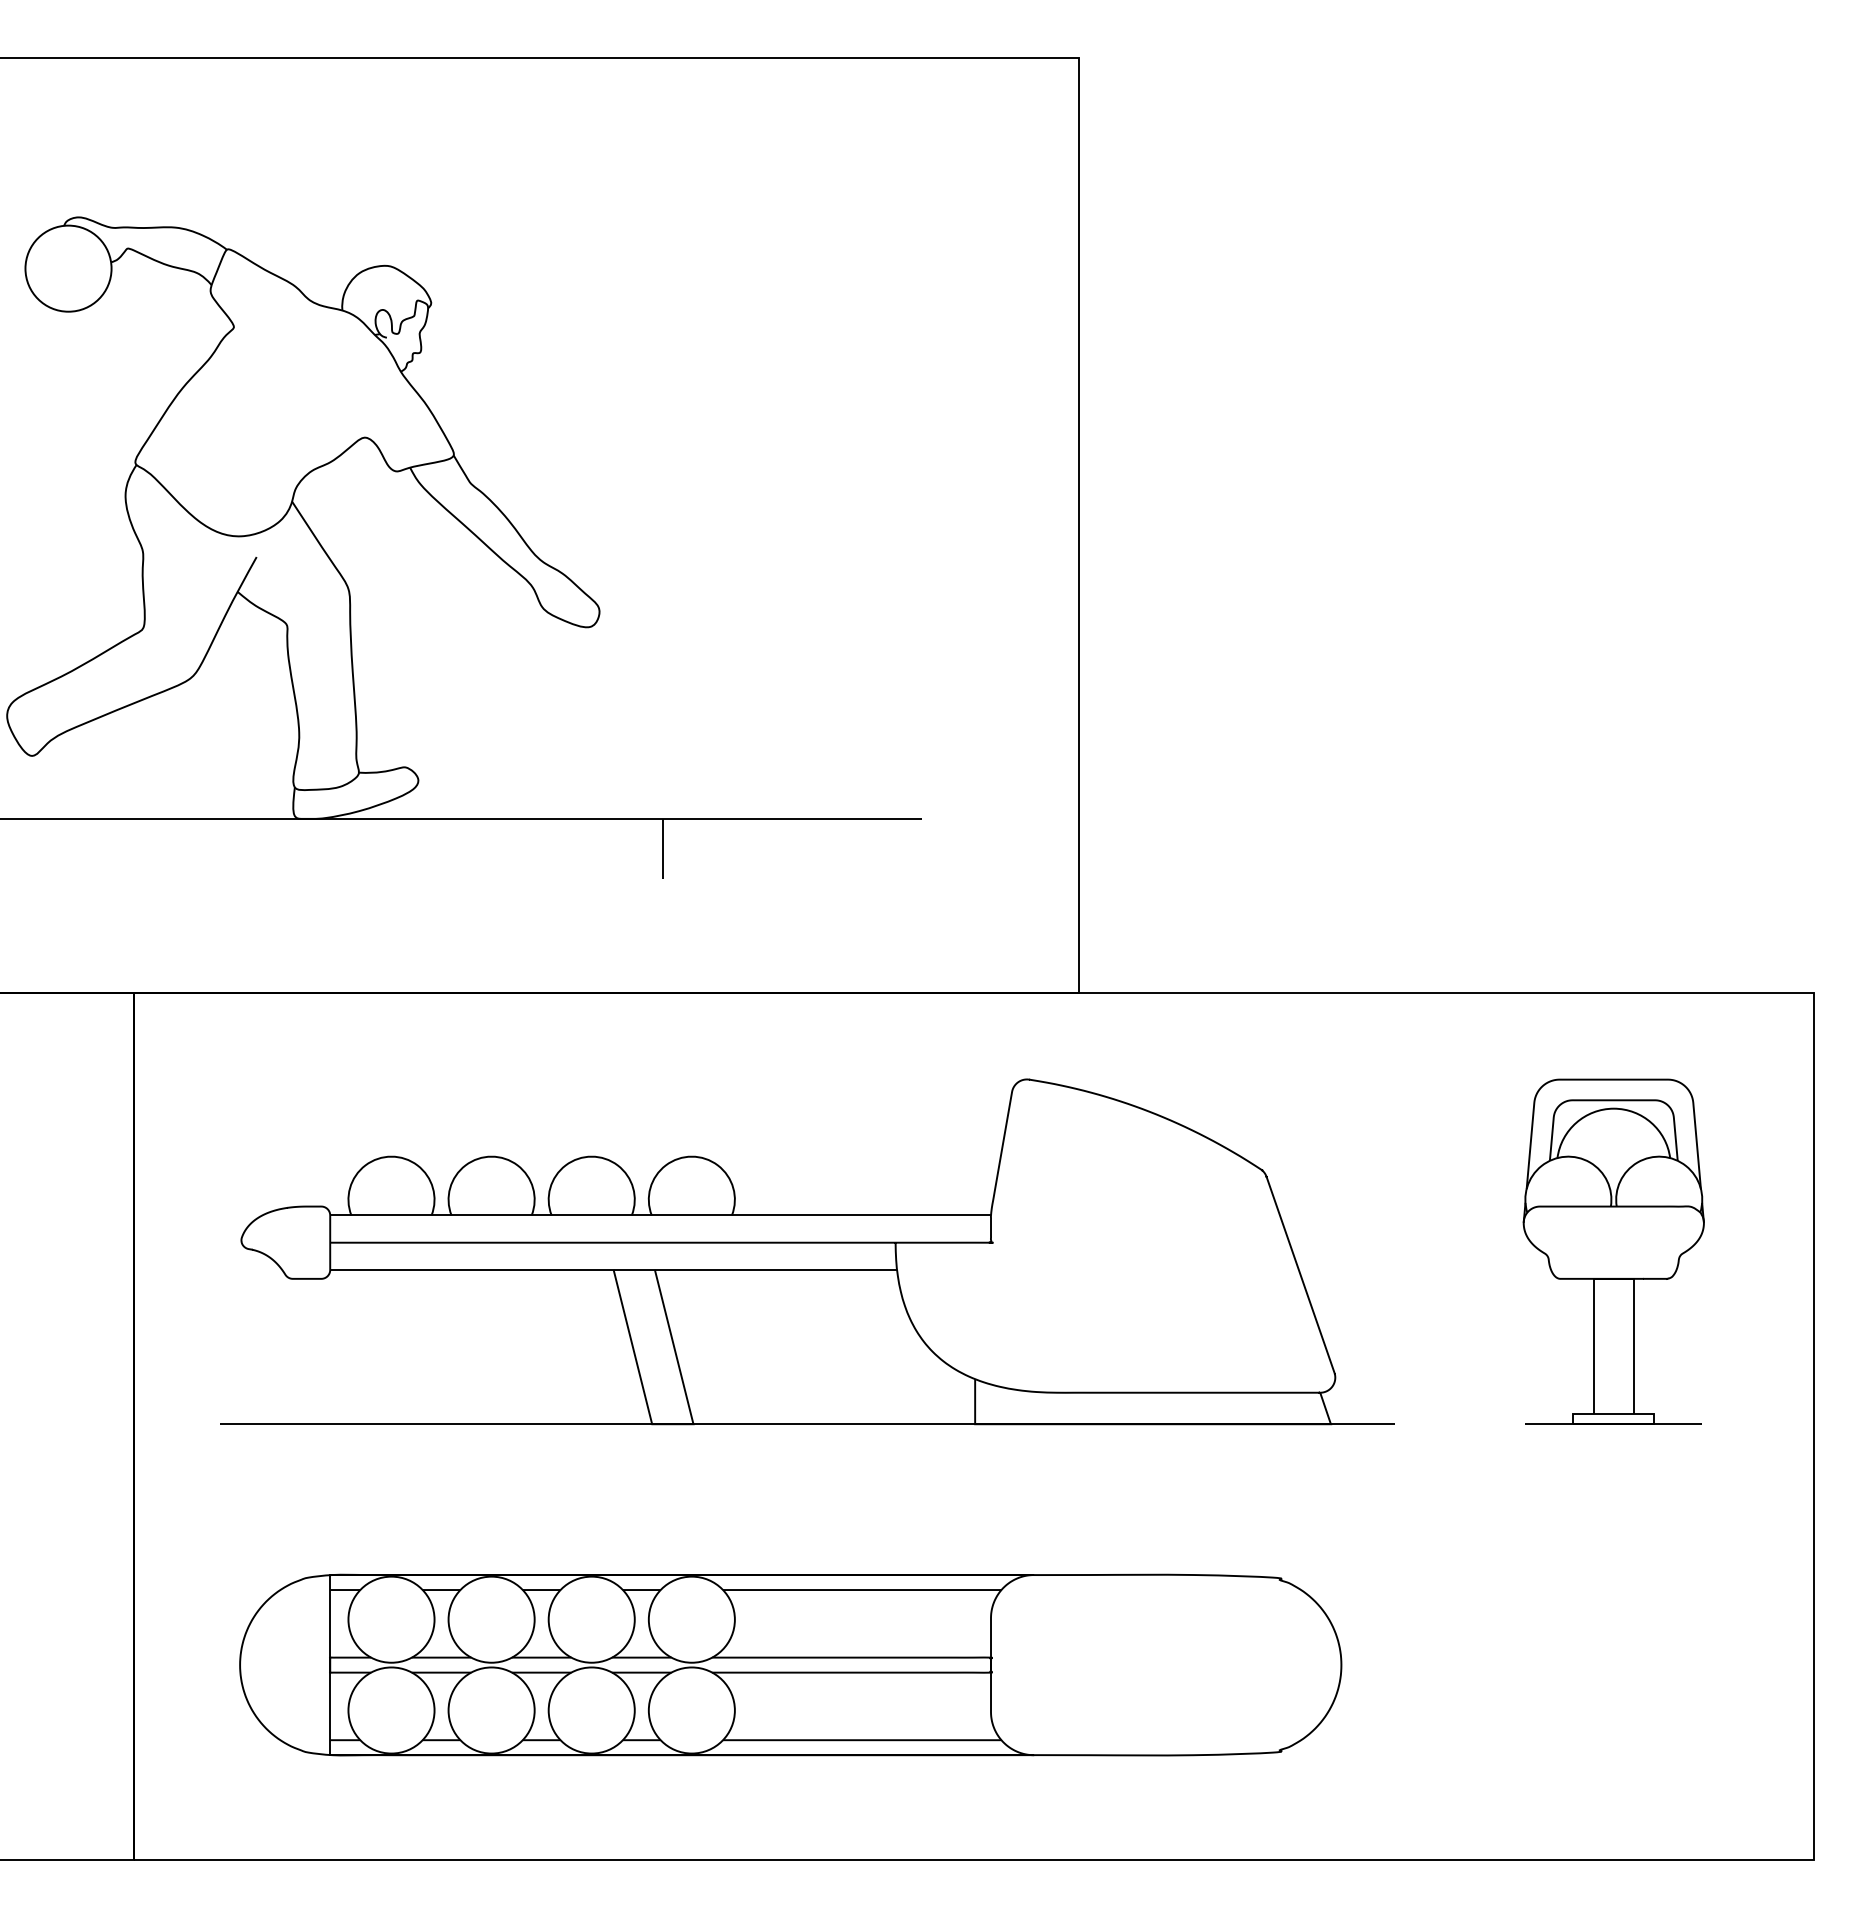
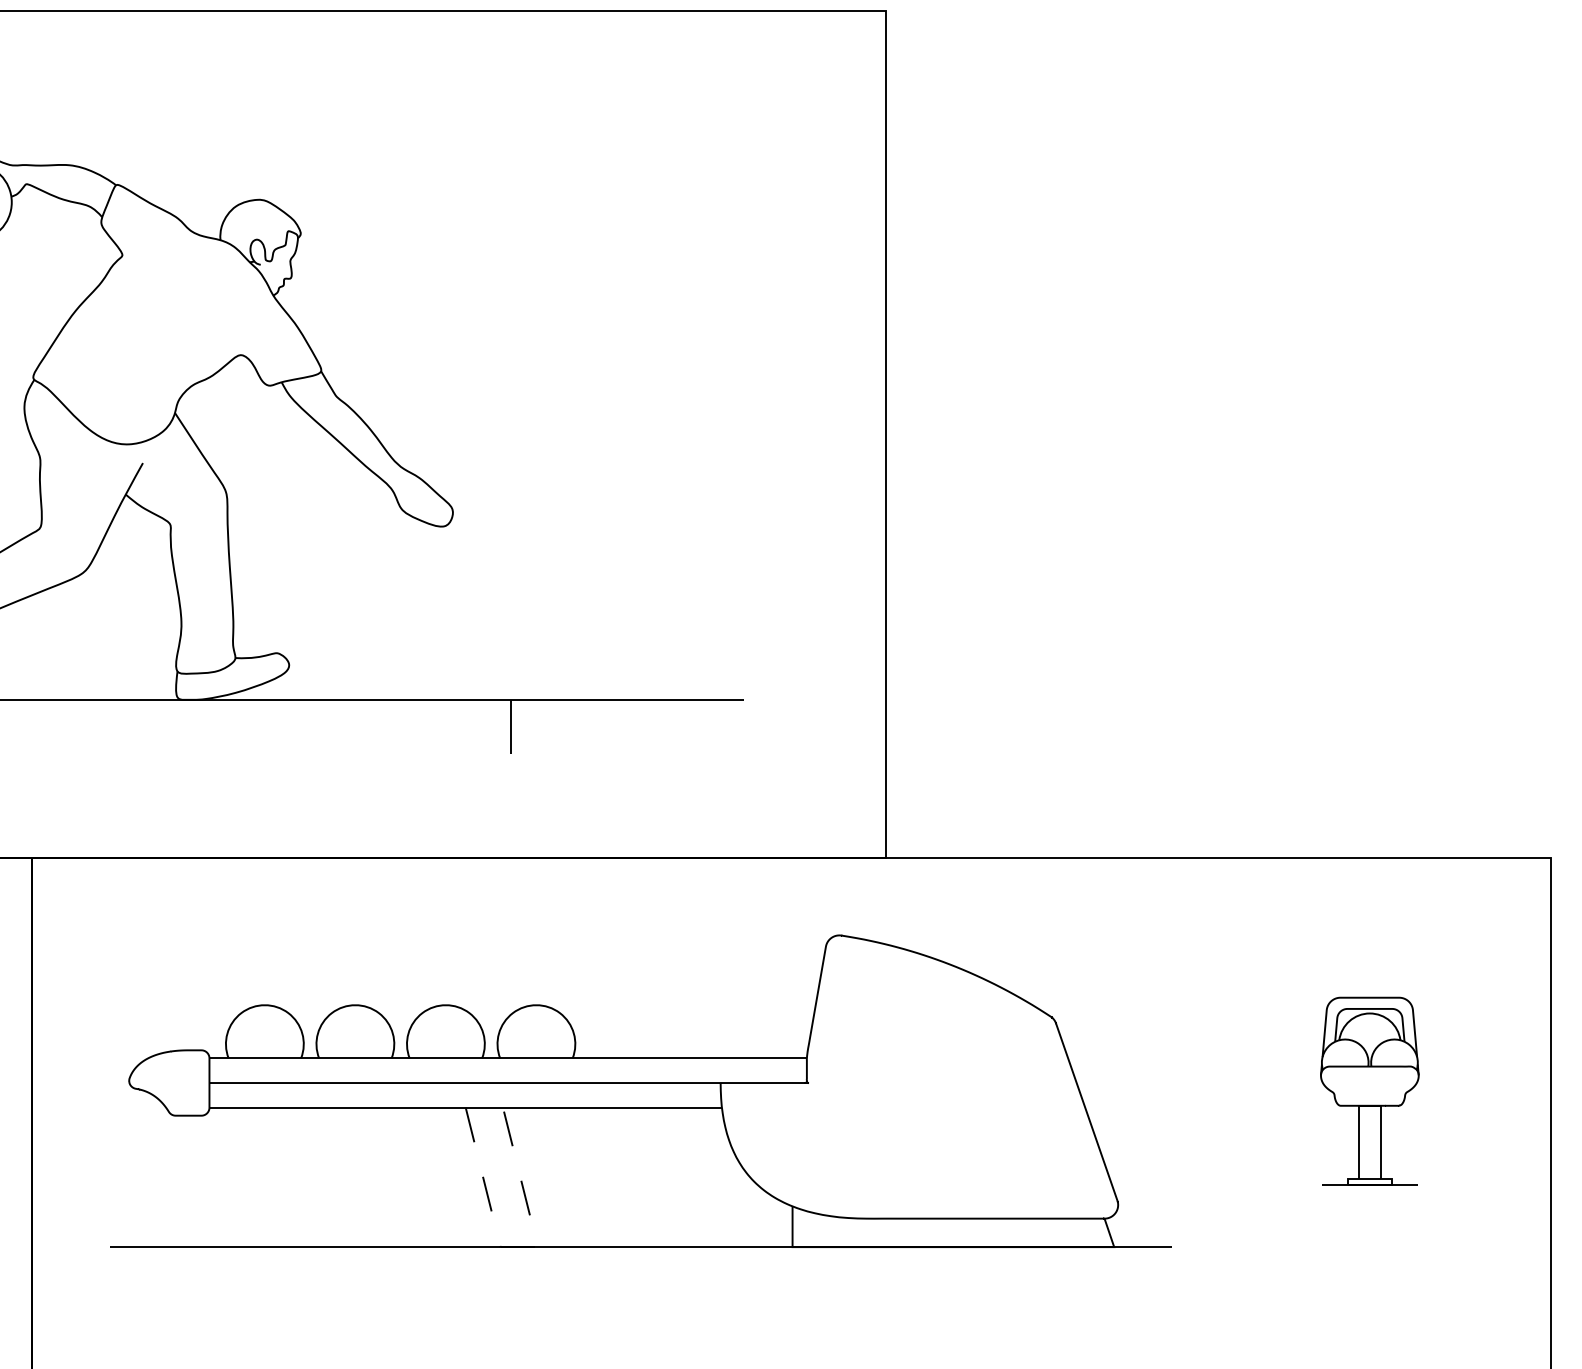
part: (1613, 1251) -> (1369, 1090), size x0.6
line: (672, 1424) -> (518, 1247), solid -> dashed

